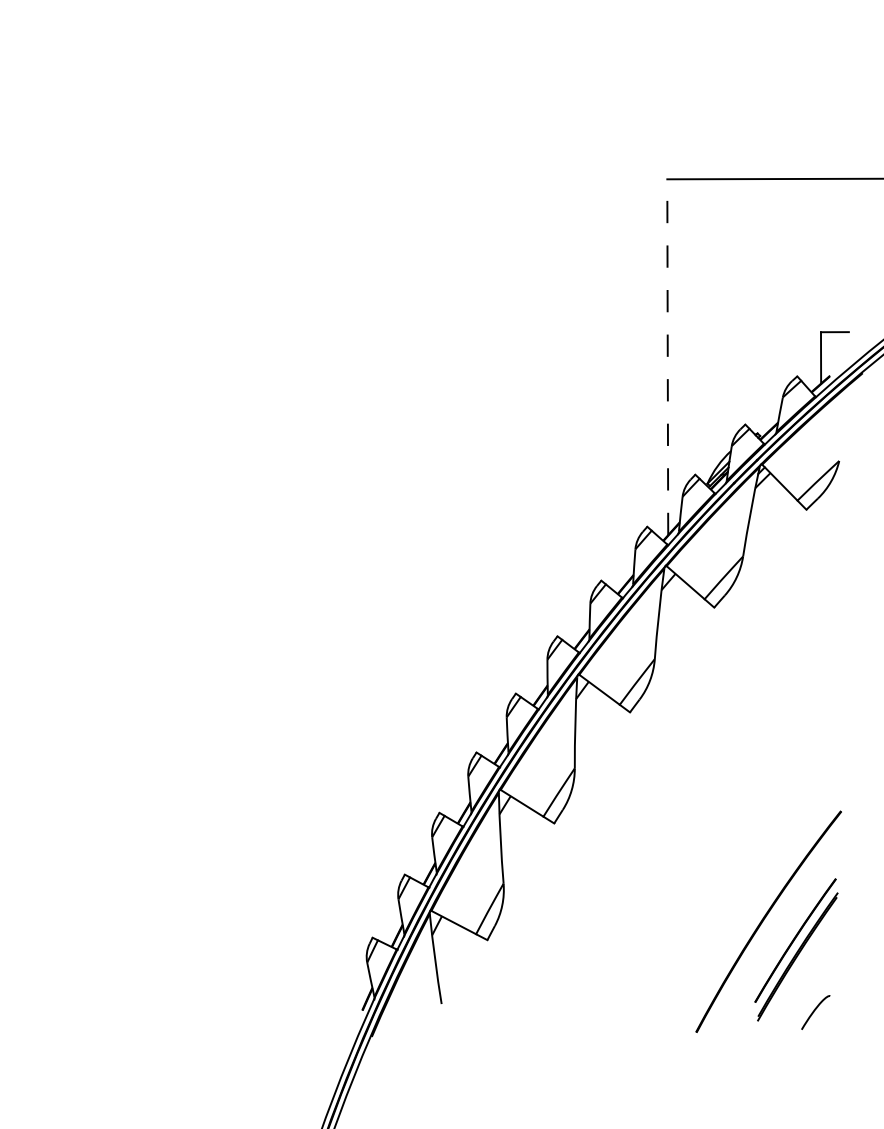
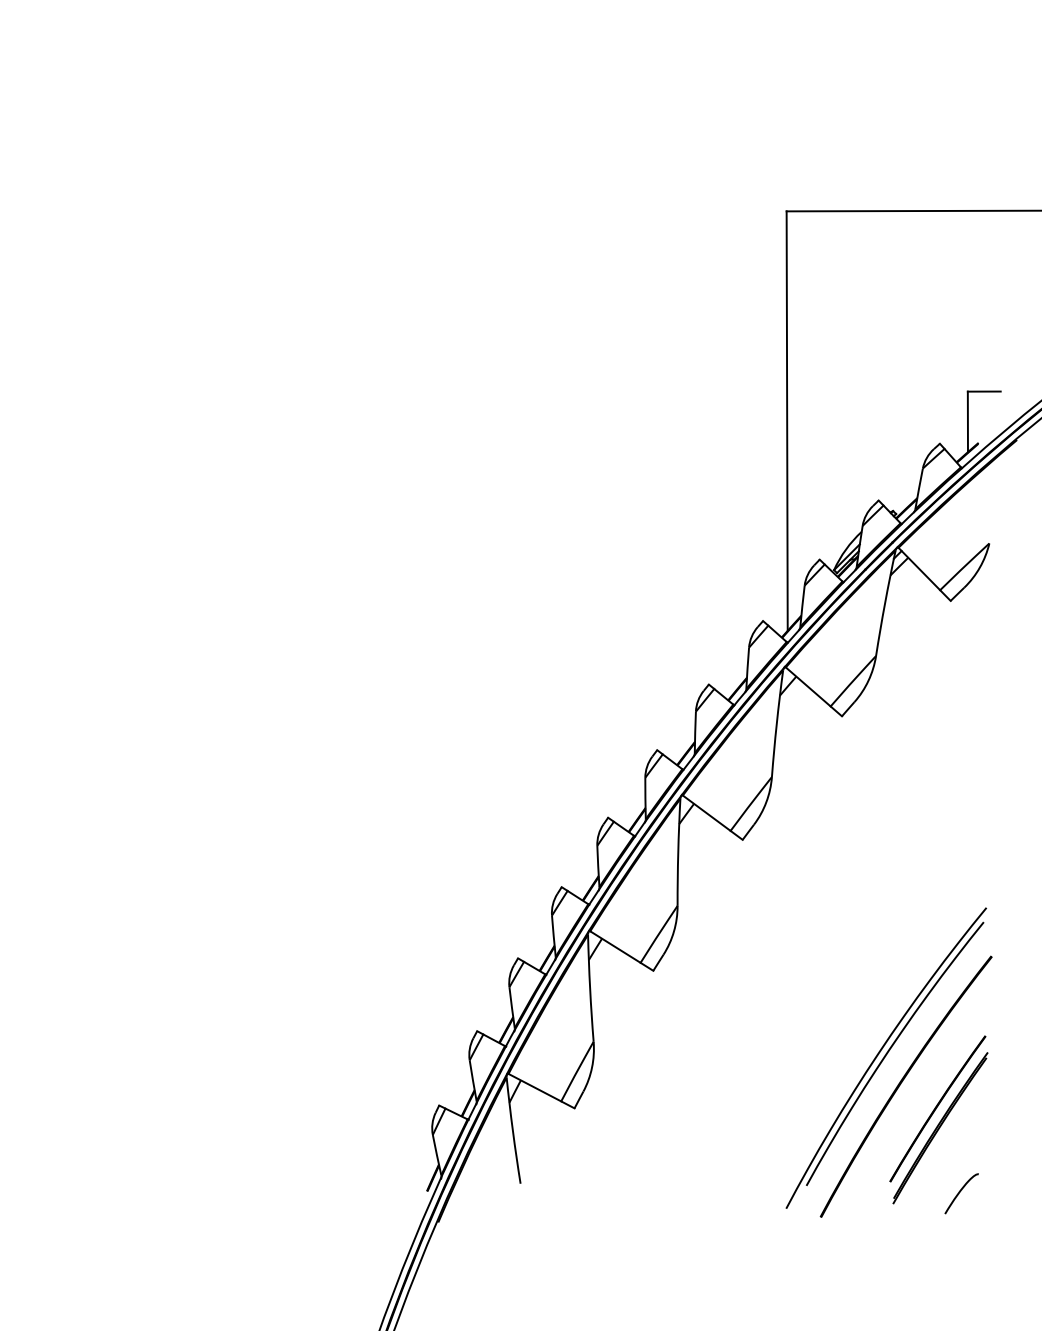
line: (667, 357) -> (786, 421), dashed -> solid
part: (751, 897) -> (885, 1058), added

